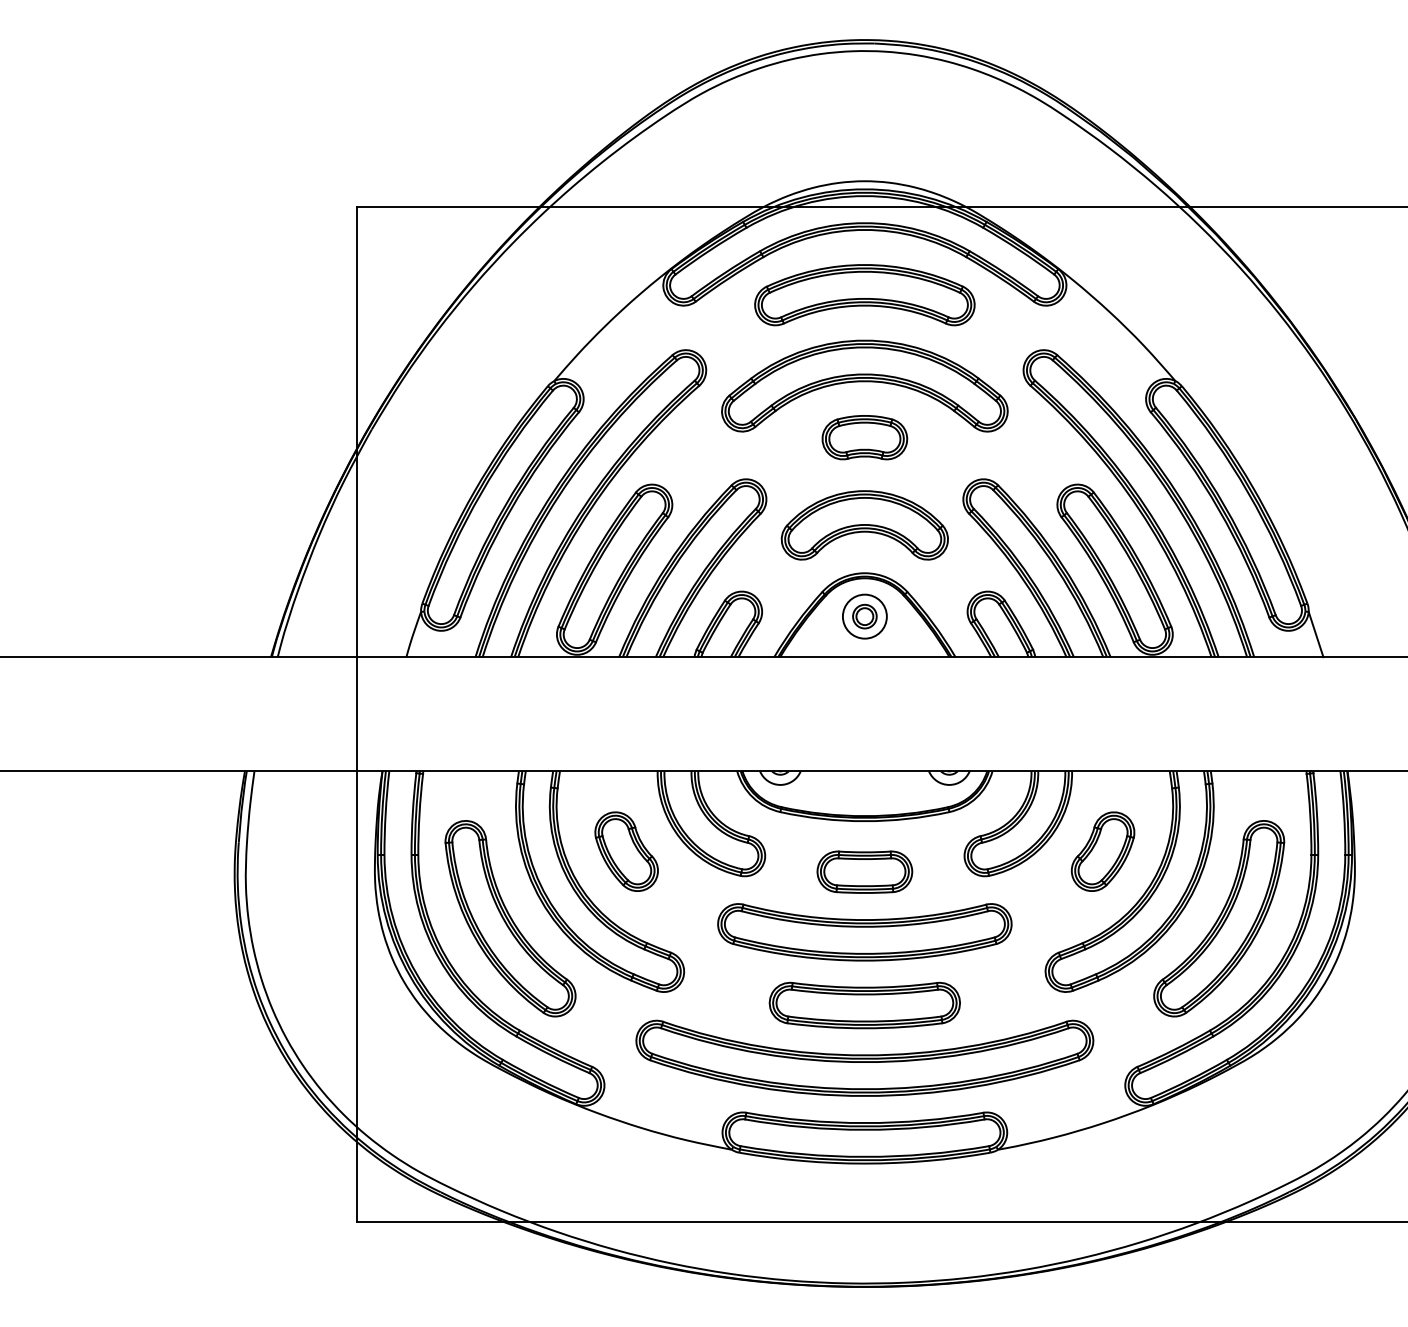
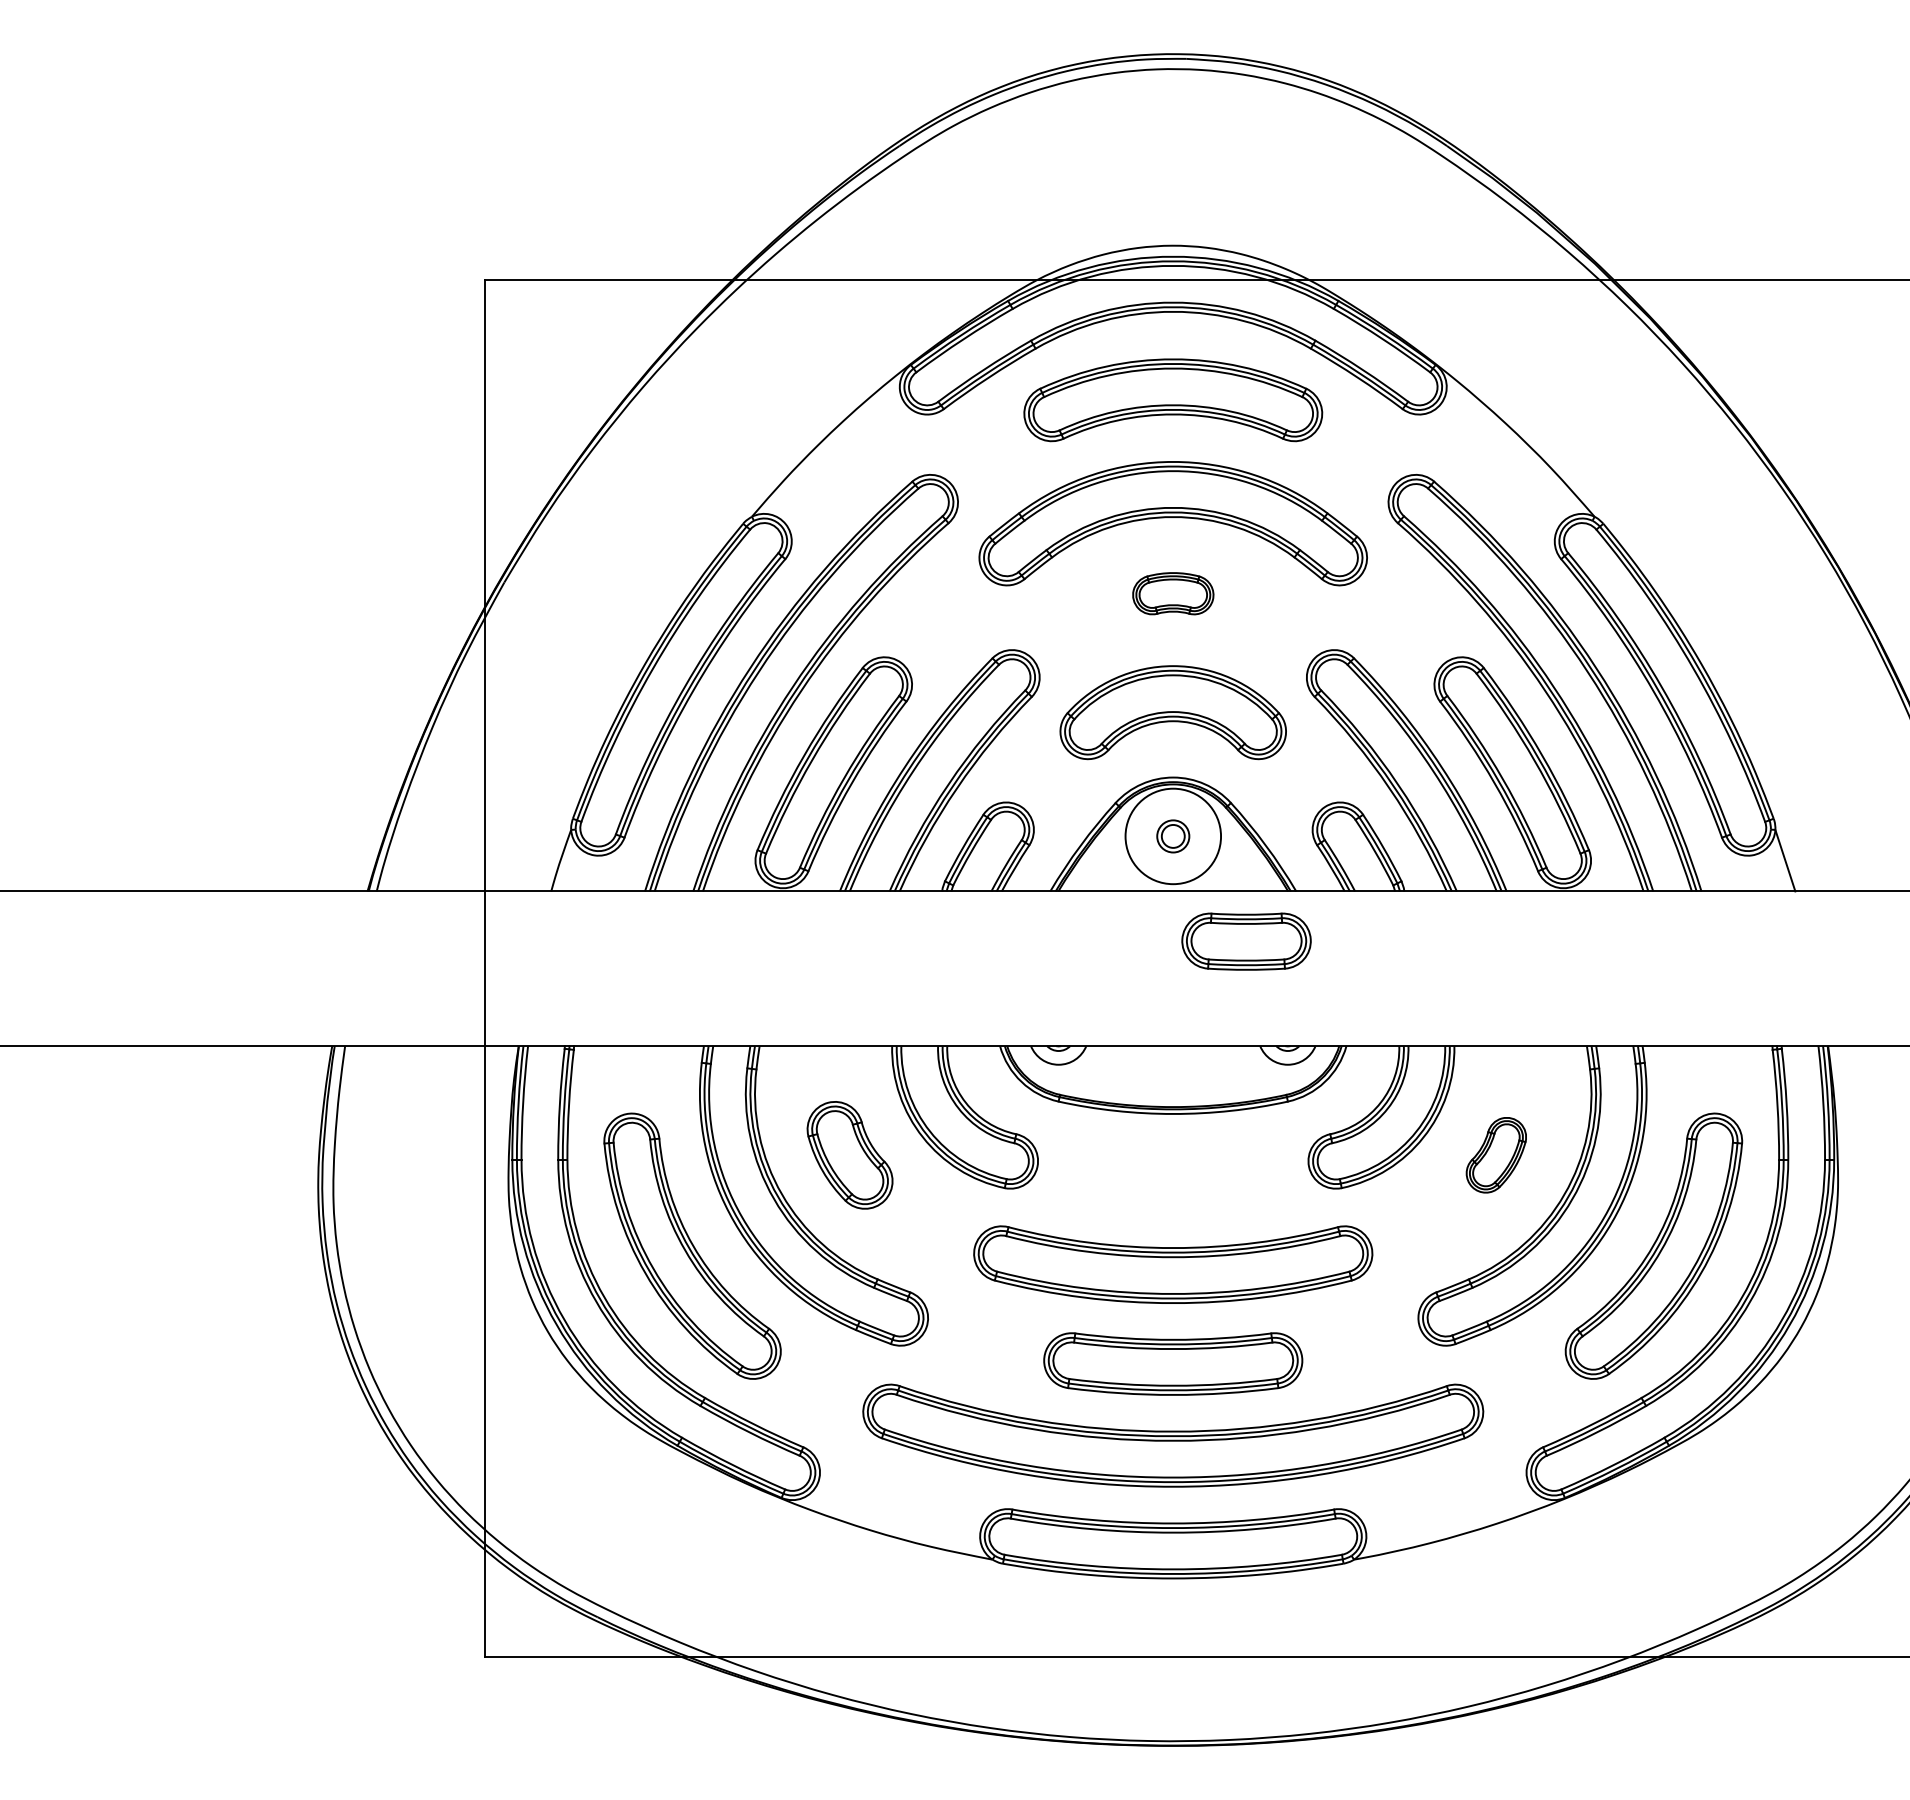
part: (864, 437) -> (1172, 593), size x0.7
circle: (864, 616) -> (1172, 836), size x1.6
part: (1102, 851) -> (1495, 1155), size x0.7
part: (864, 871) -> (1246, 940), moved

